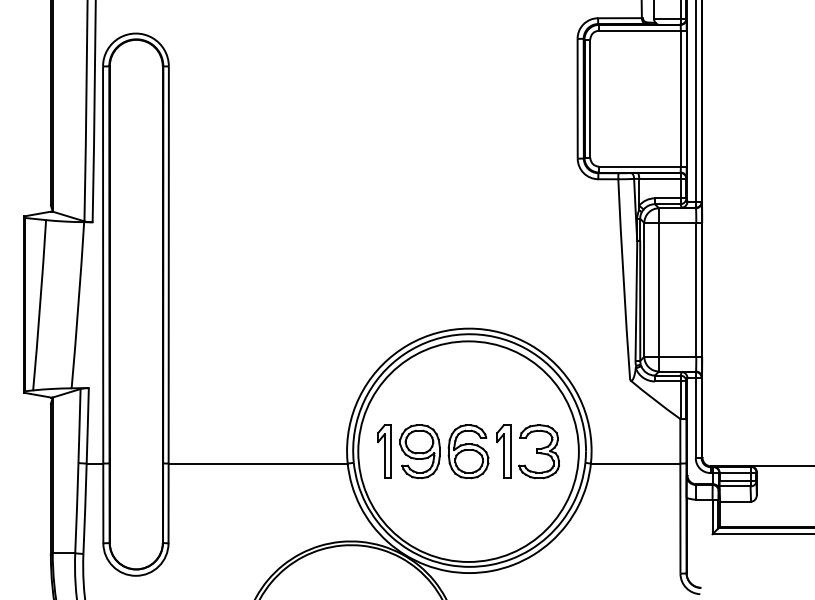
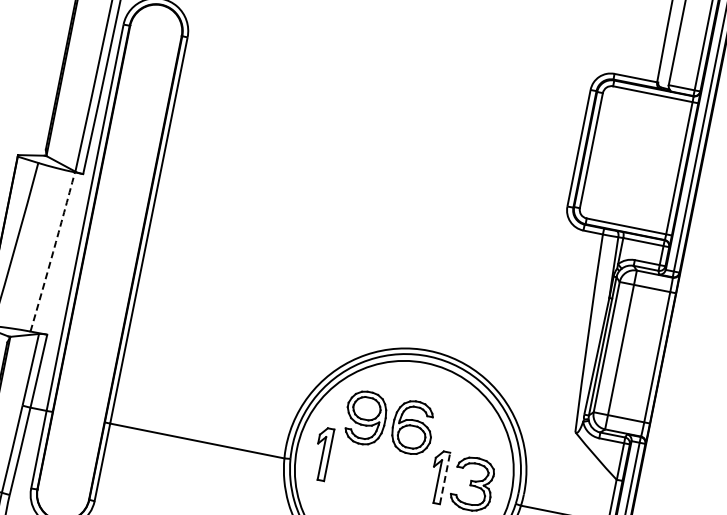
arc: (78, 305) -> (53, 252), solid -> dashed
part: (444, 451) -> (389, 422), moved
line: (510, 451) -> (445, 478), solid -> dashed

